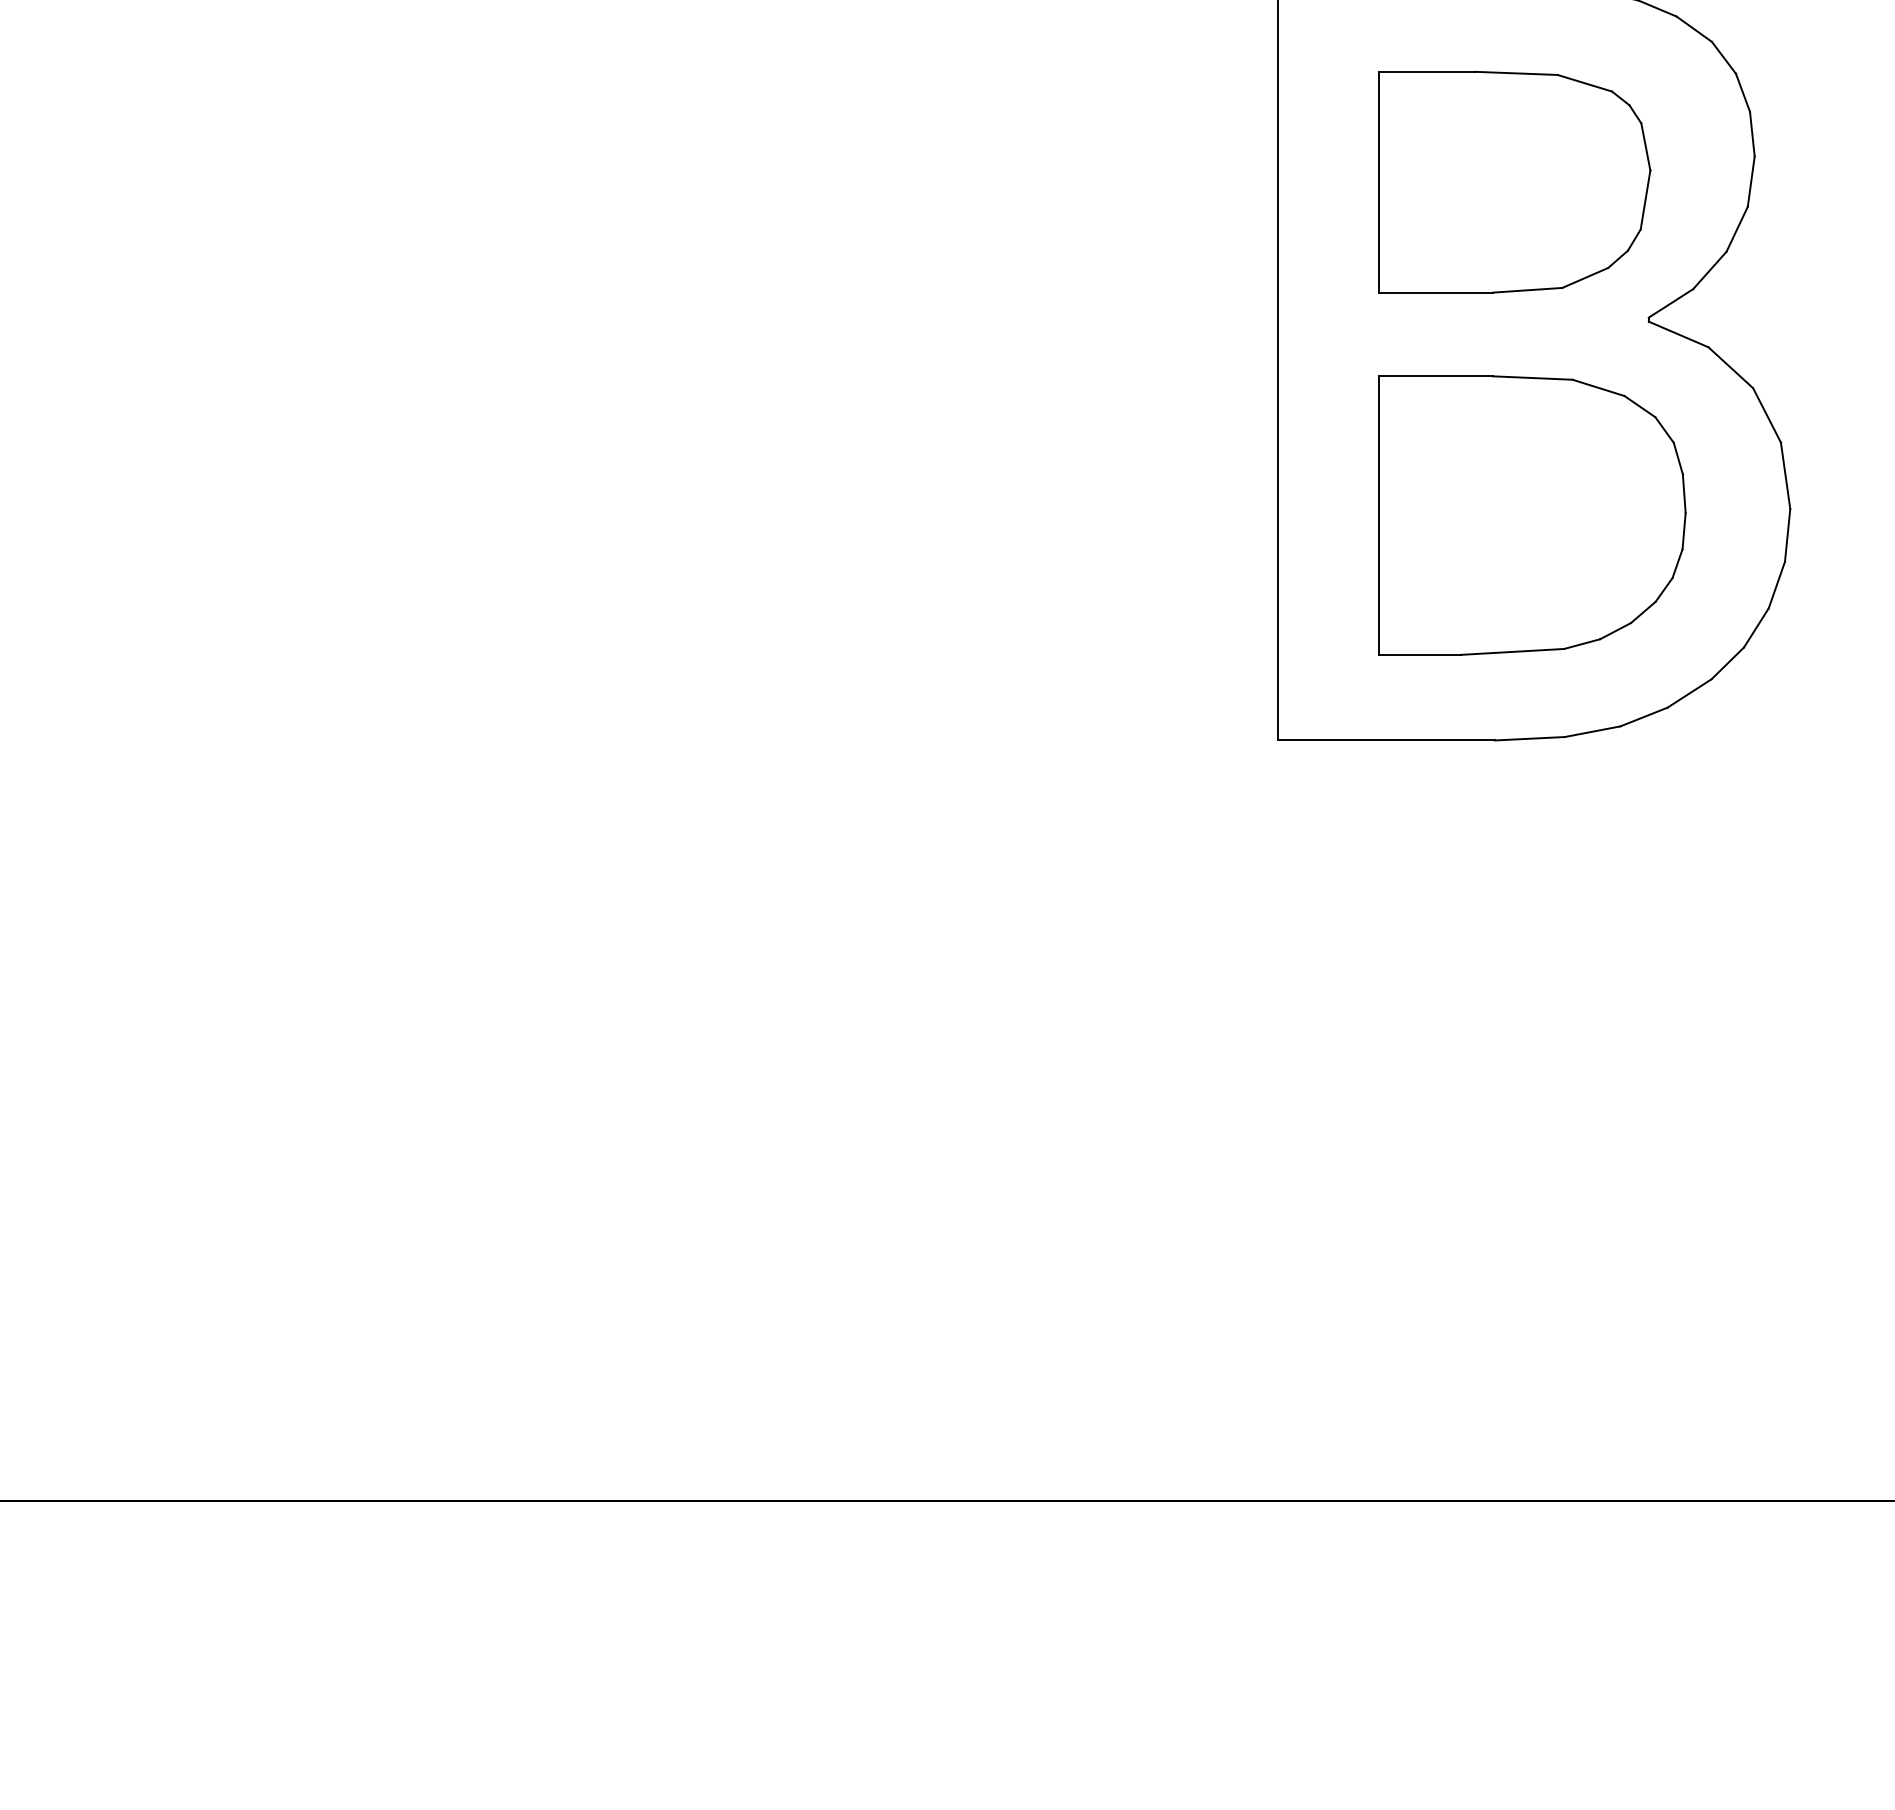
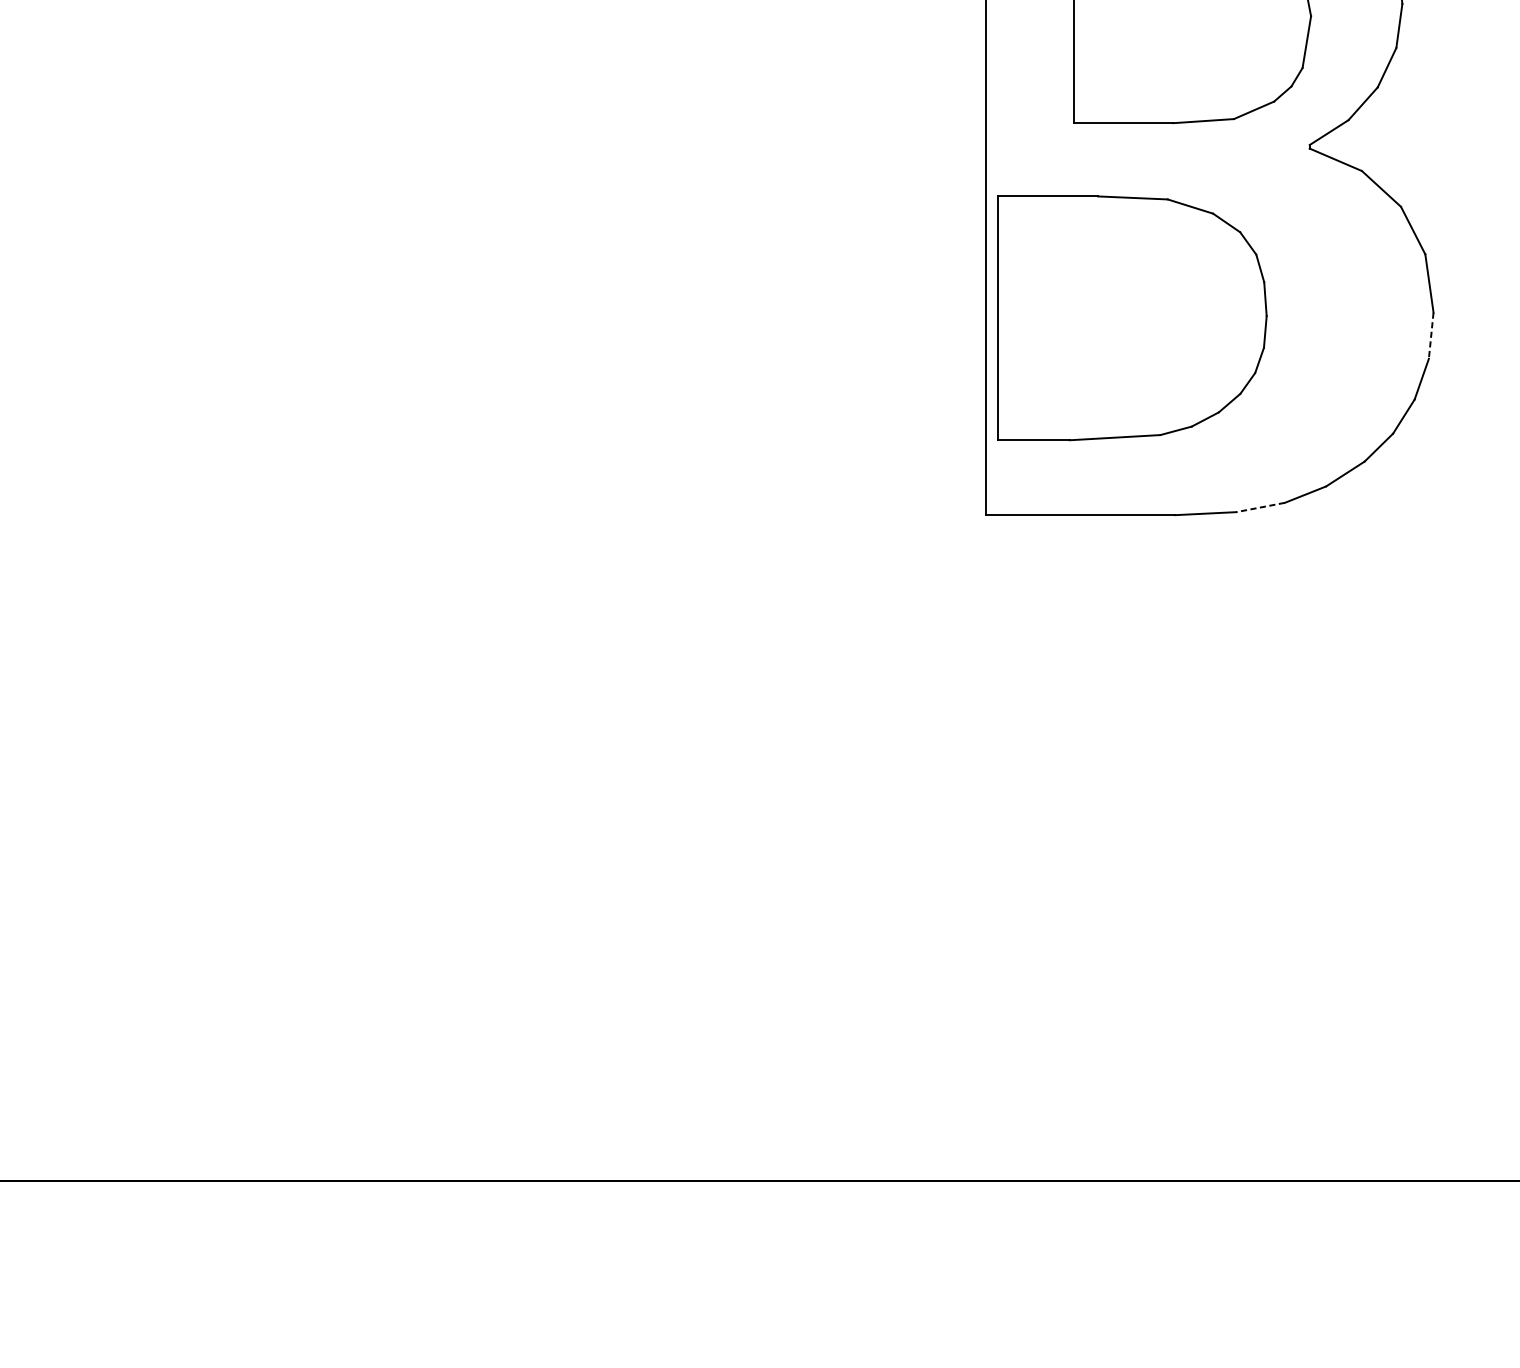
part: (1532, 515) -> (1132, 318), moved
line: (1787, 535) -> (1431, 335), solid -> dashed
line: (1592, 731) -> (1260, 507), solid -> dashed

